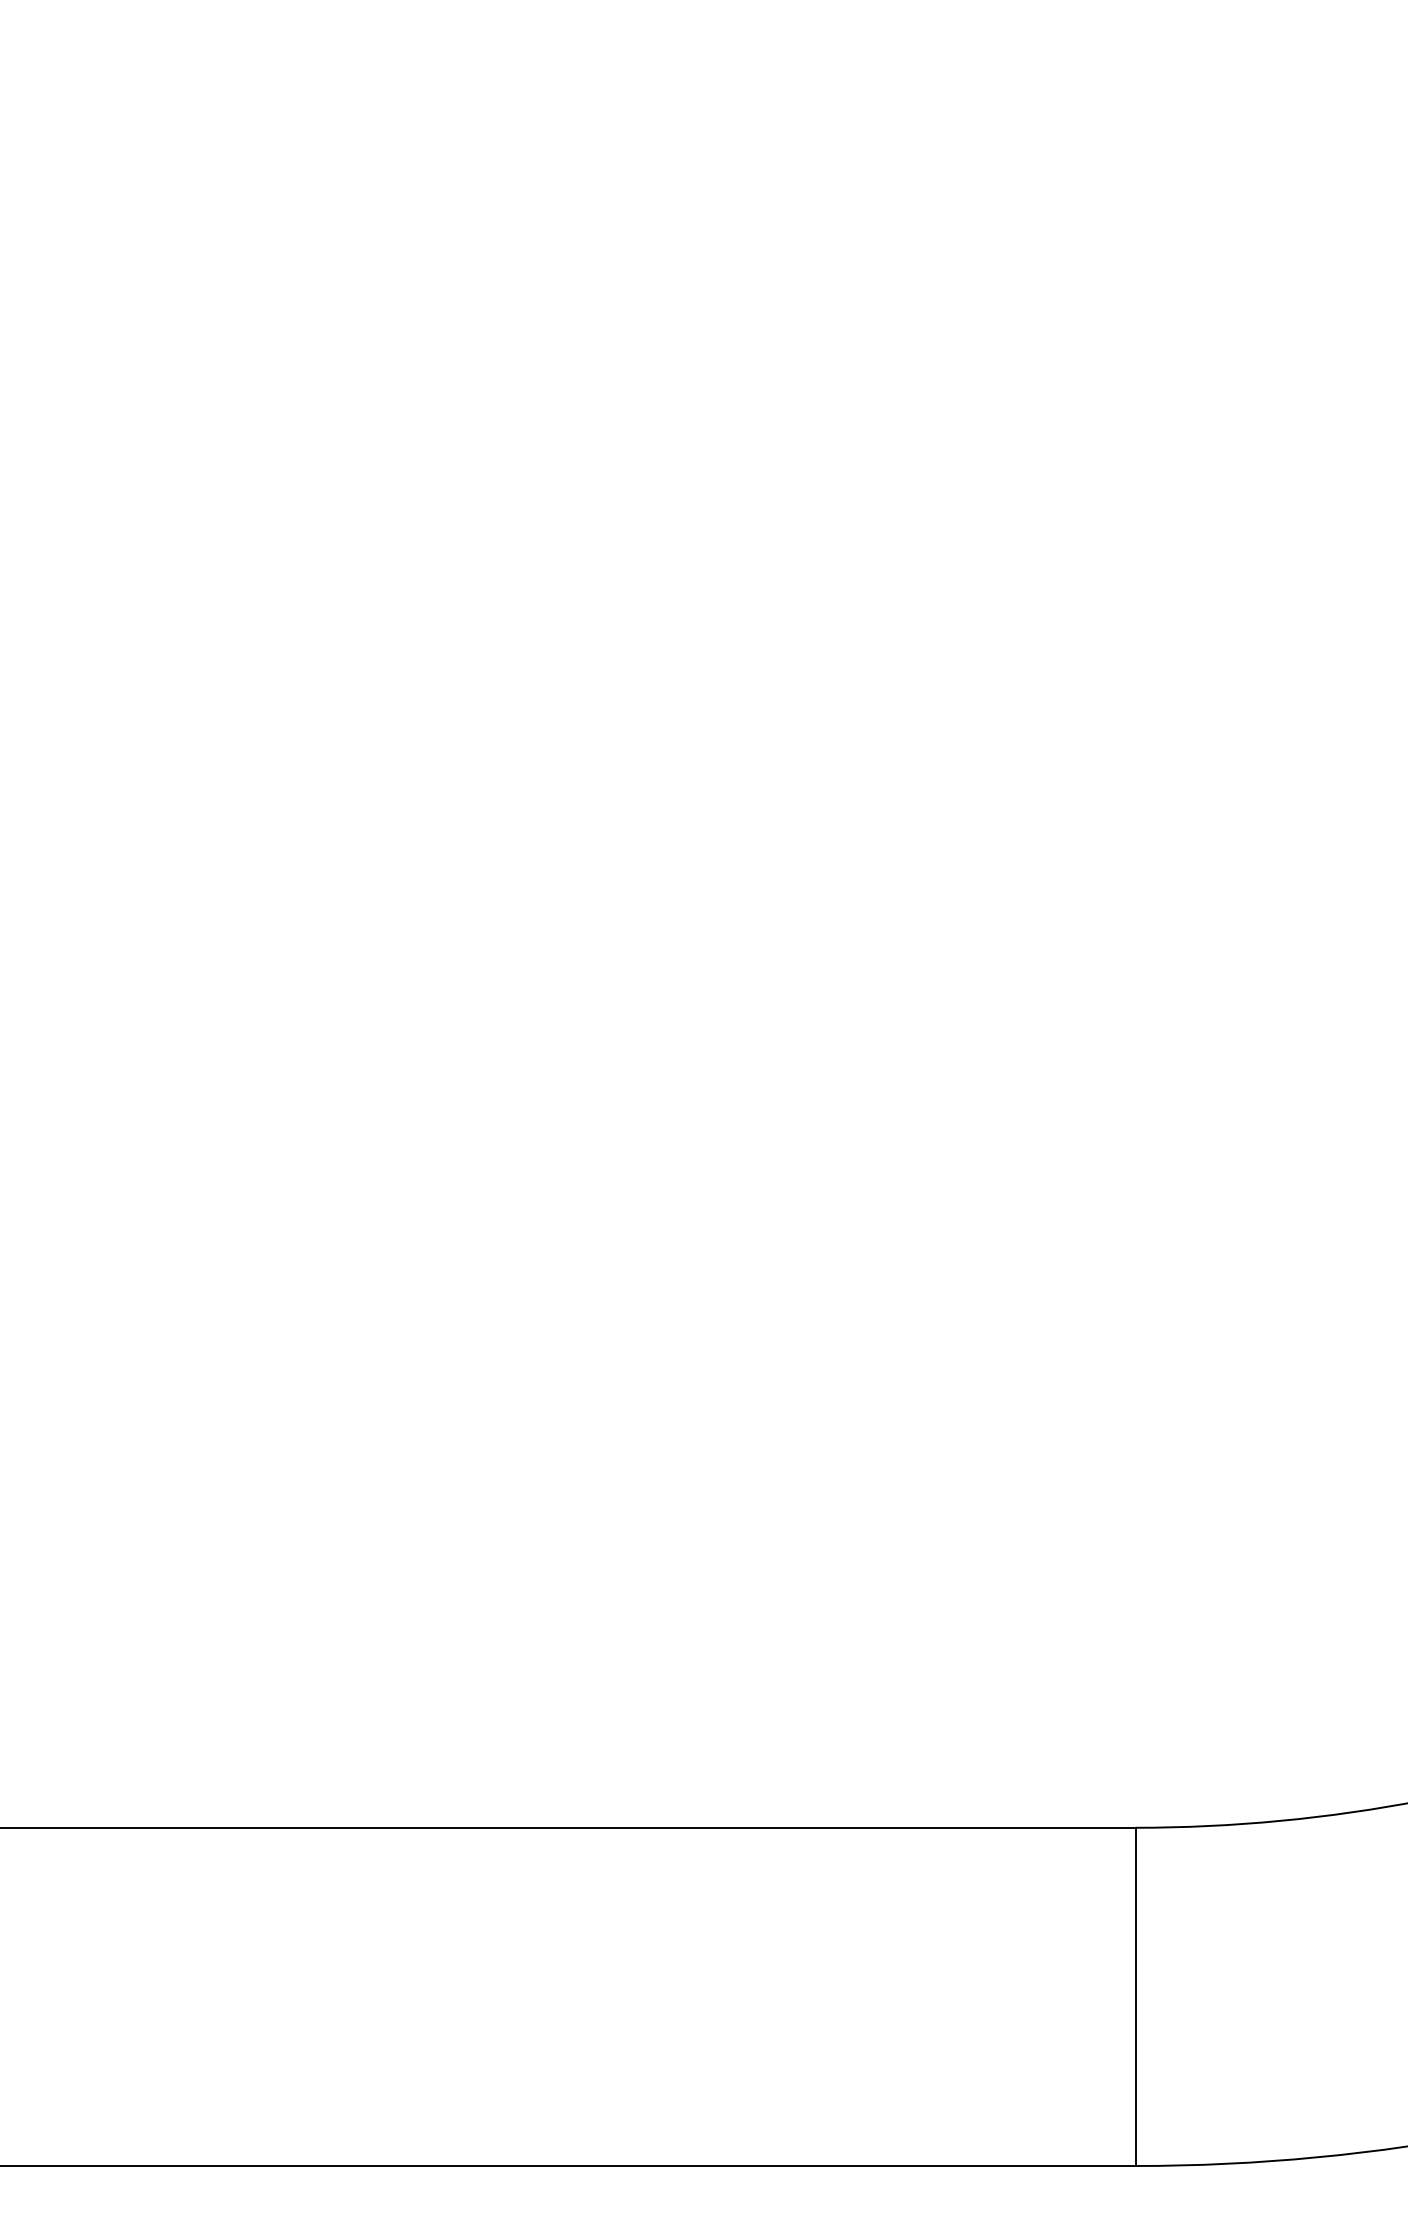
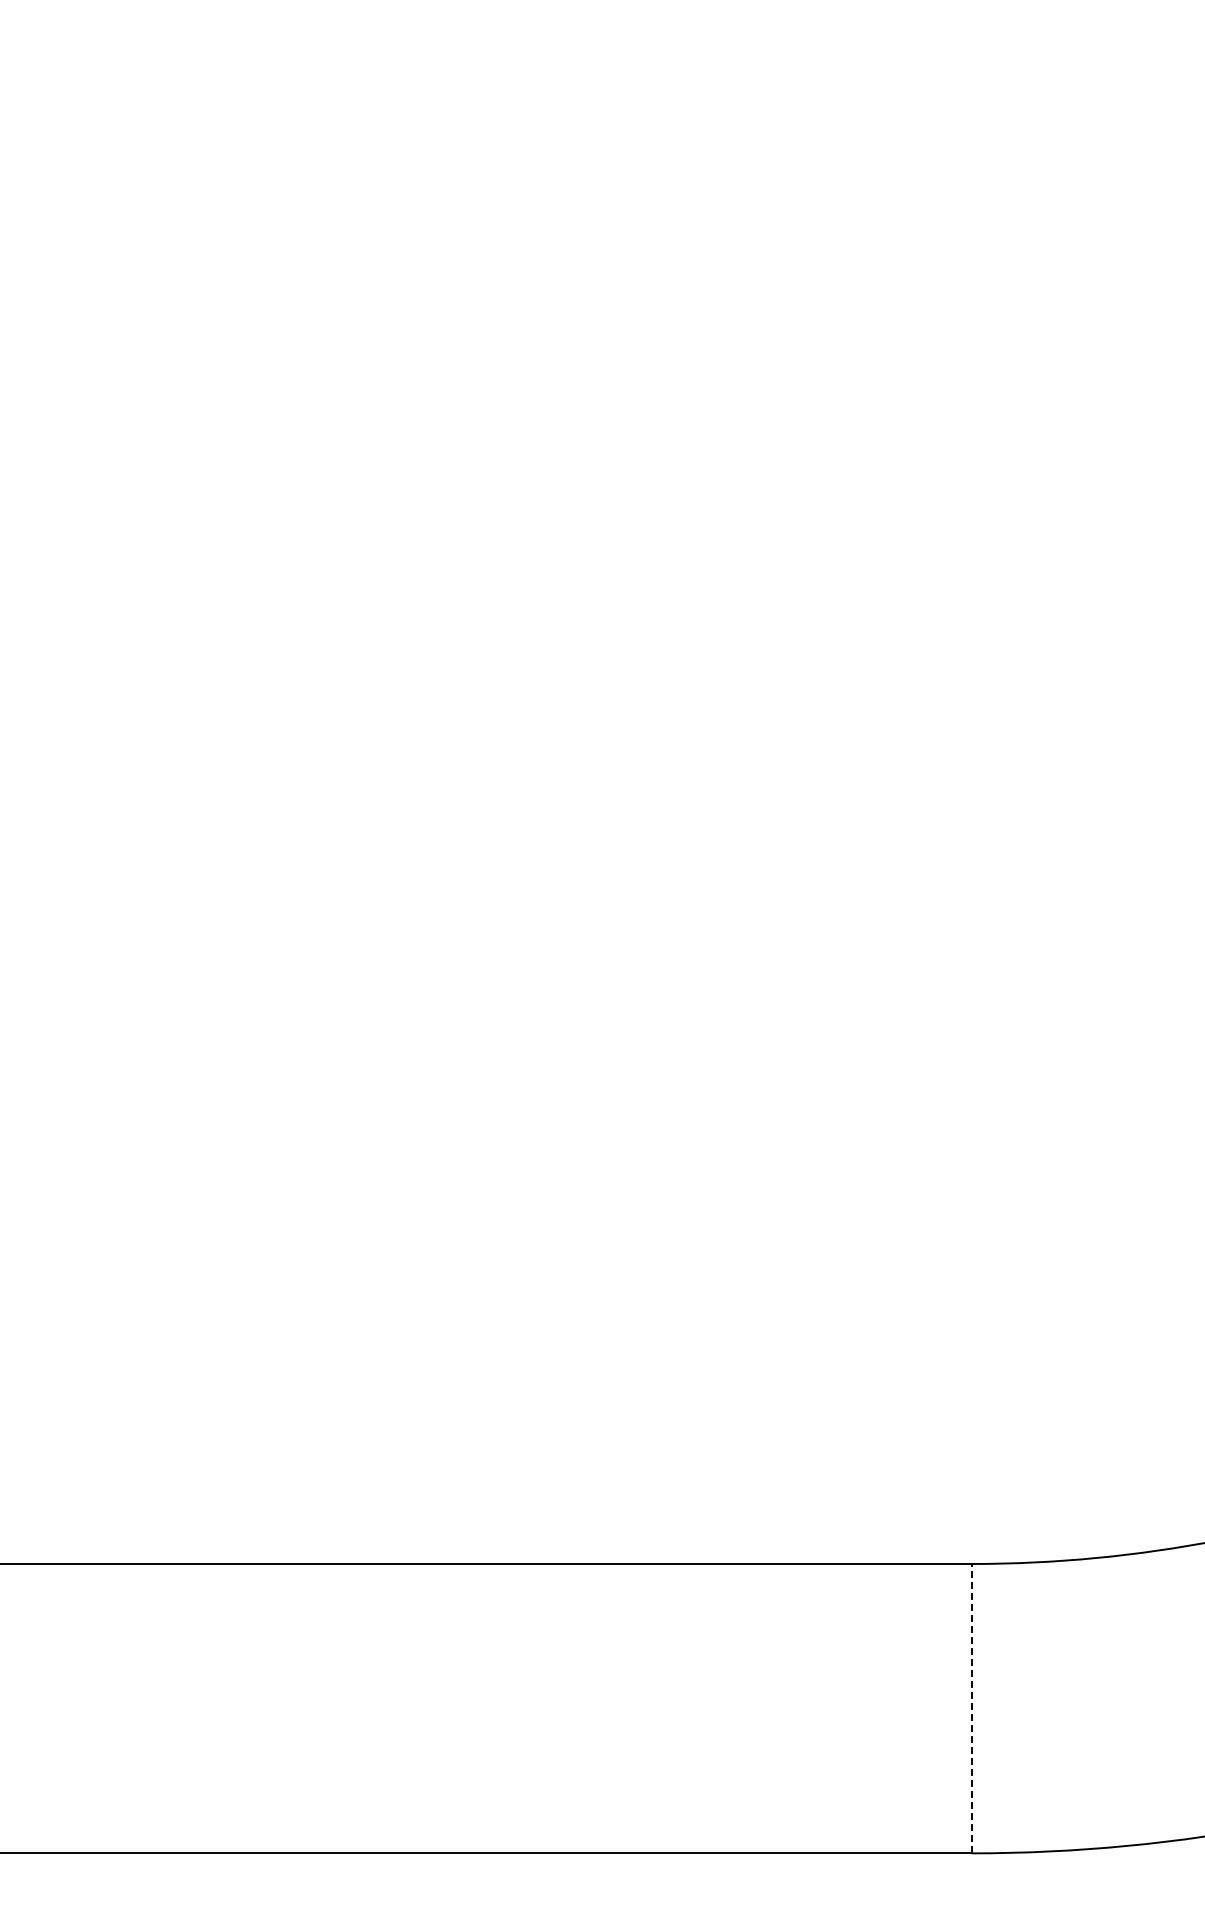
line: (1135, 1996) -> (971, 1708), solid -> dashed

